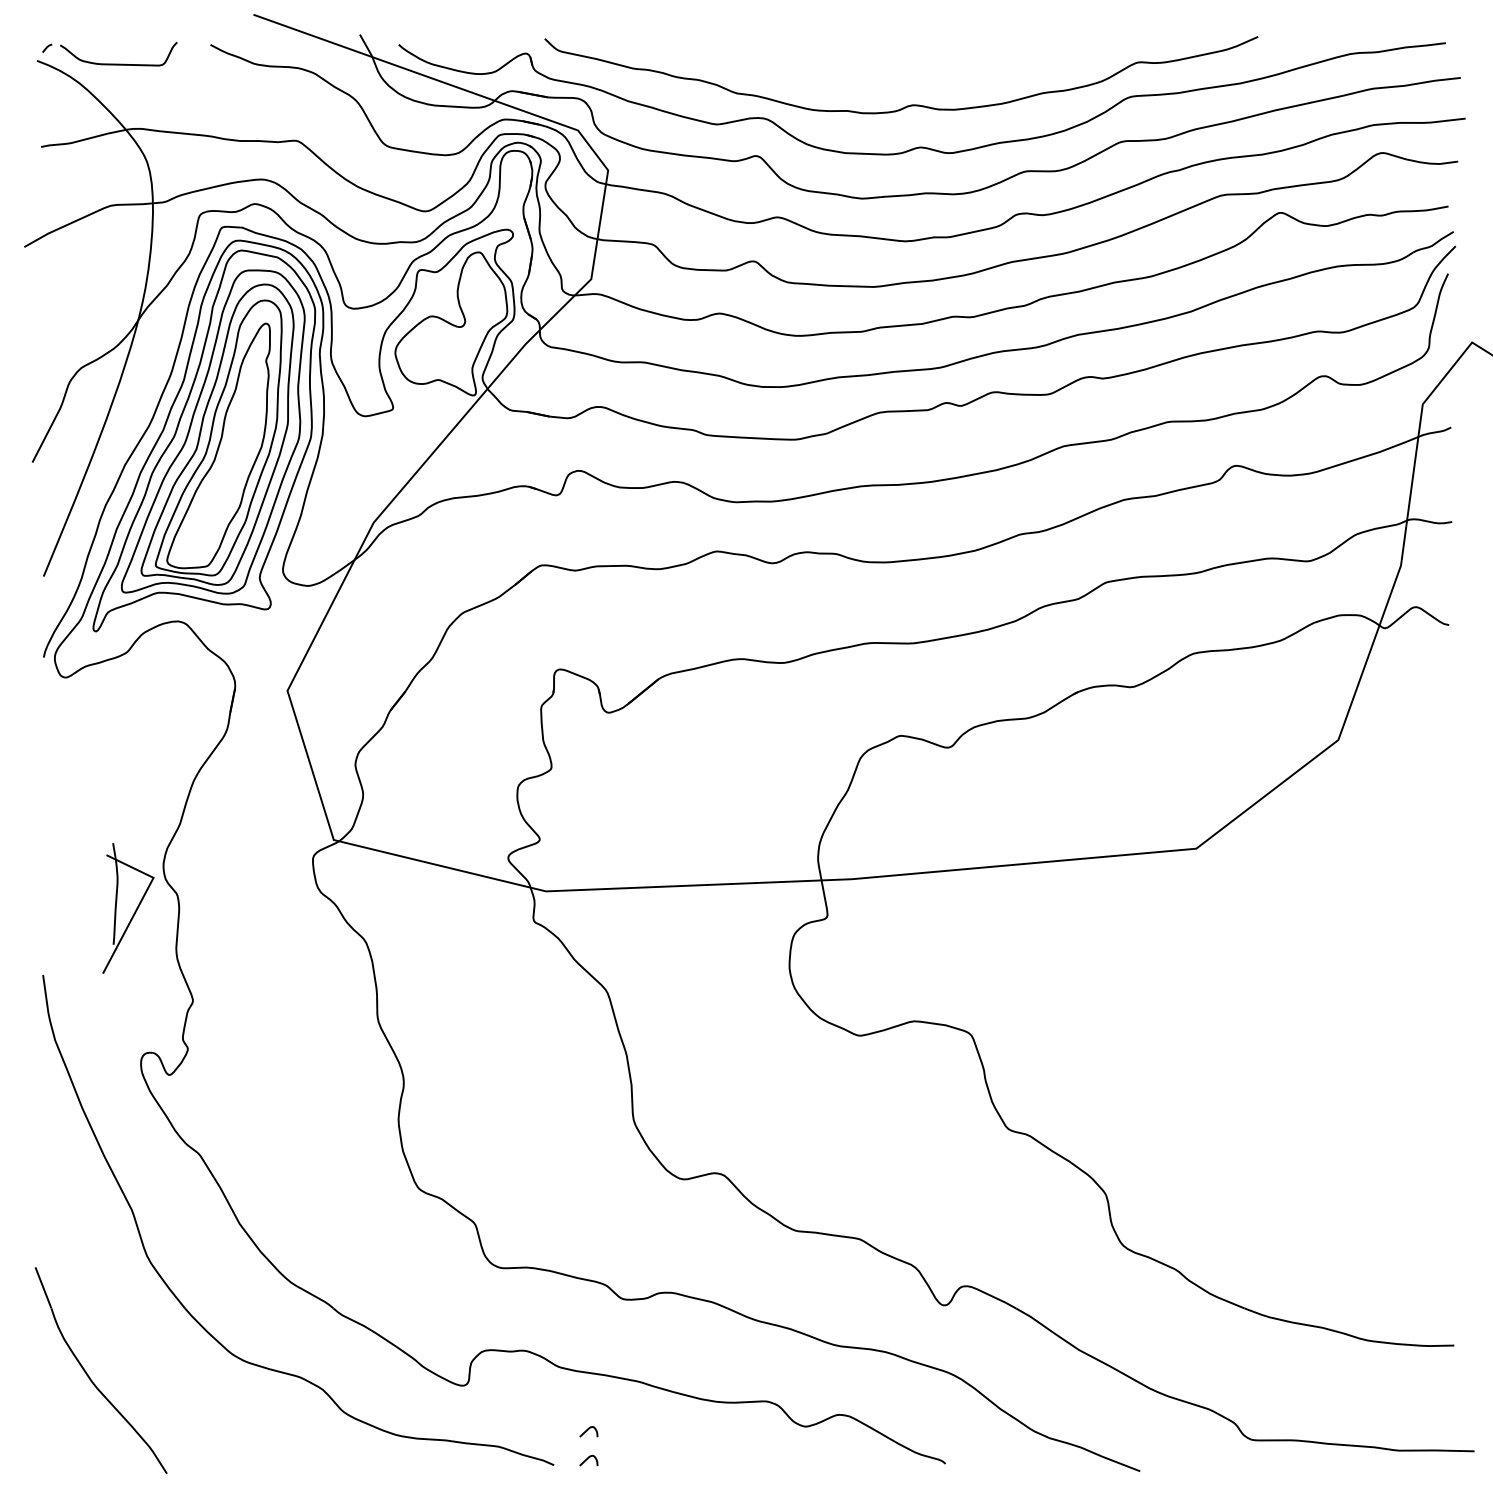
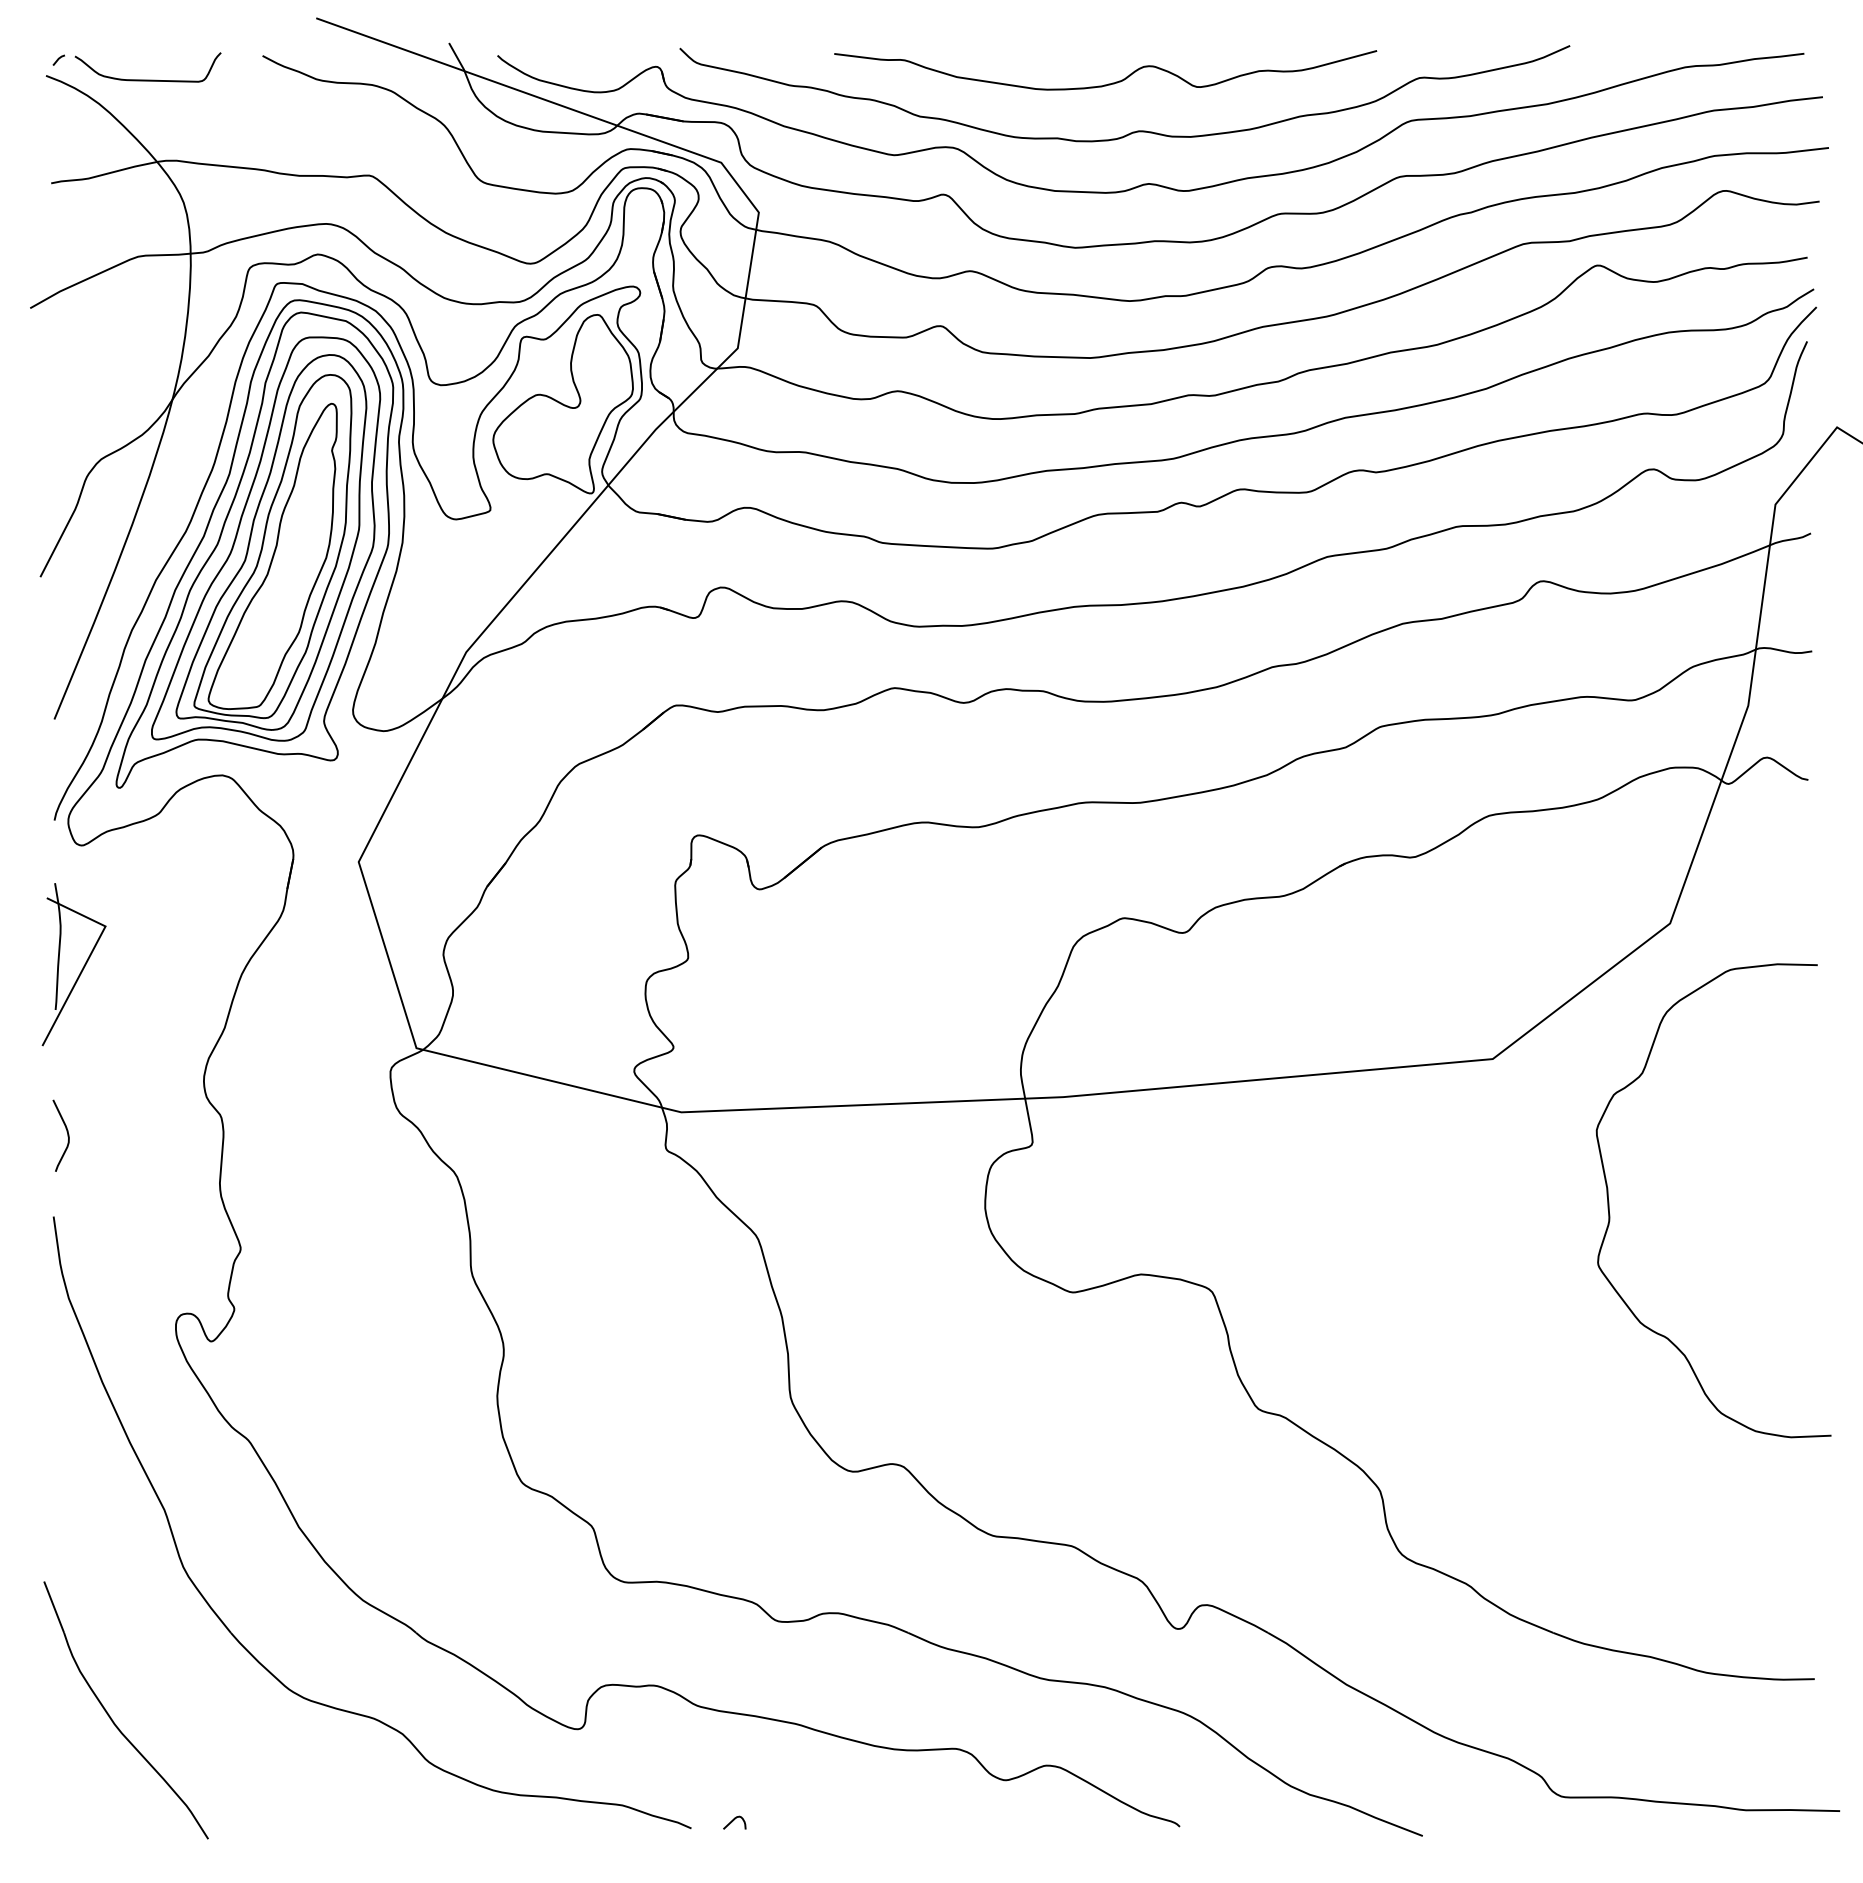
curve: (888, 66) -> (1108, 83), added
curve: (54, 909) -> (67, 1135), added
part: (134, 912) -> (81, 969), moved
curve: (1290, 973) -> (1610, 1214), added
curve: (587, 1430) -> (733, 1785), removed

